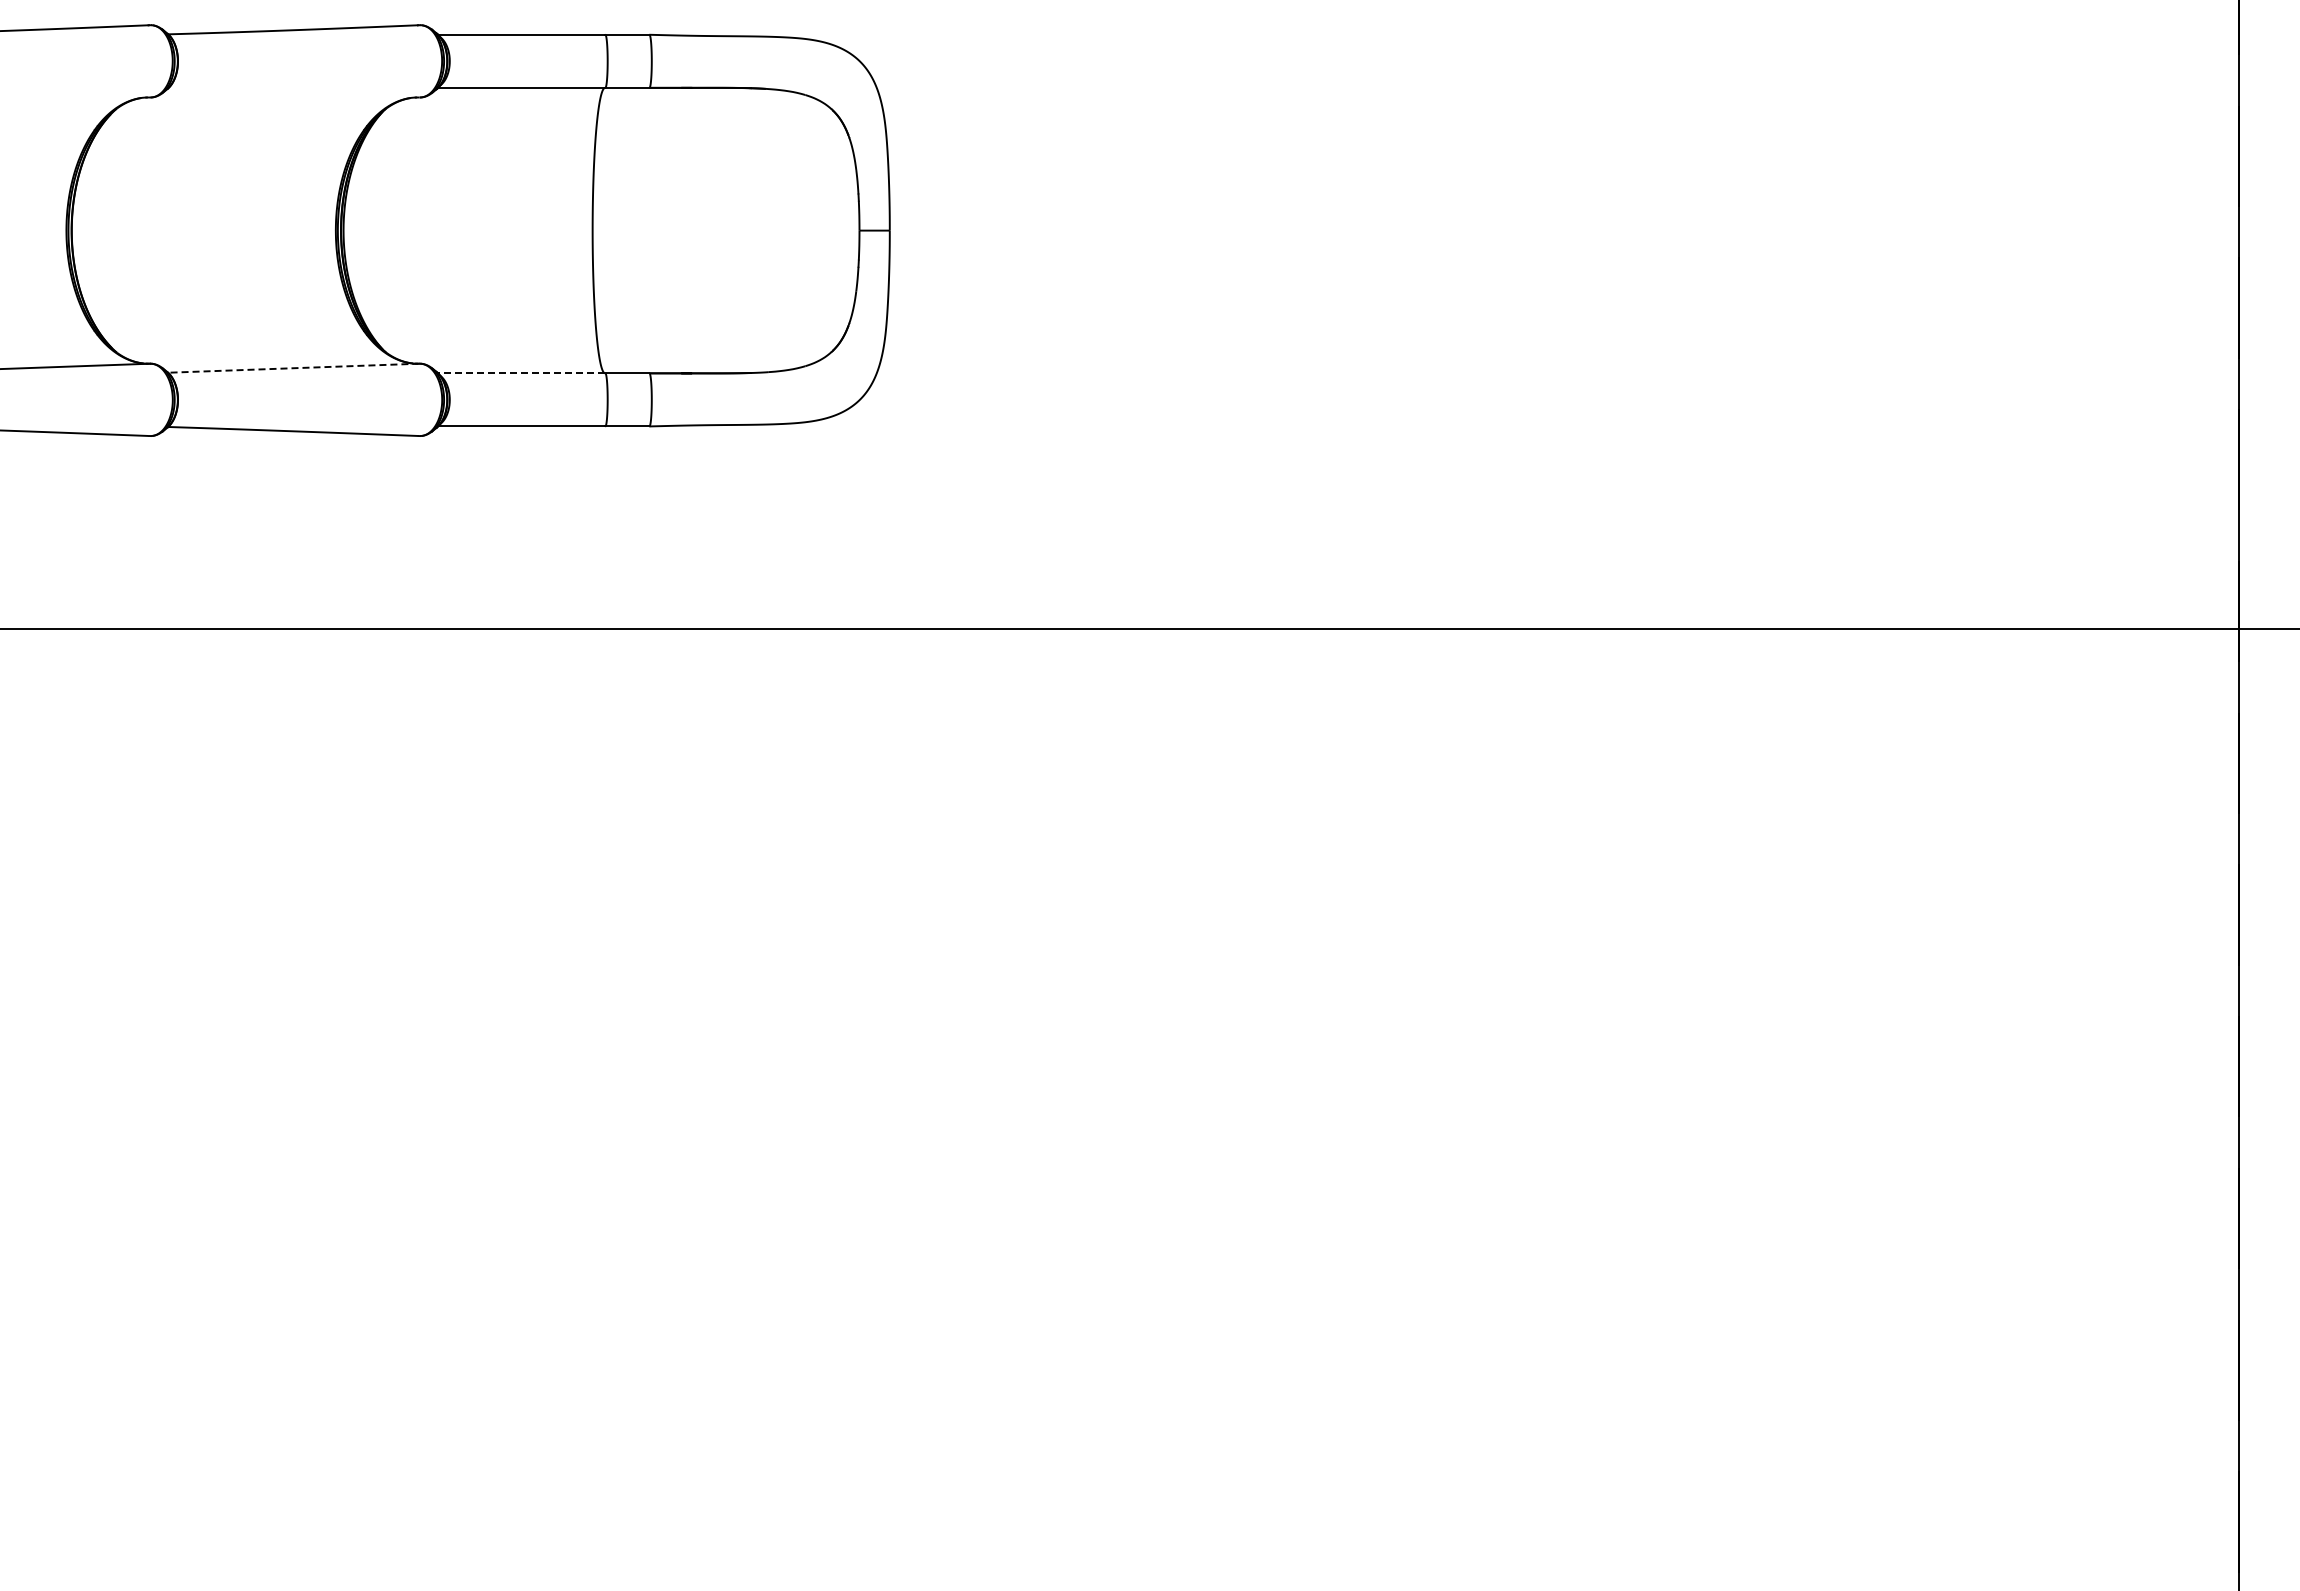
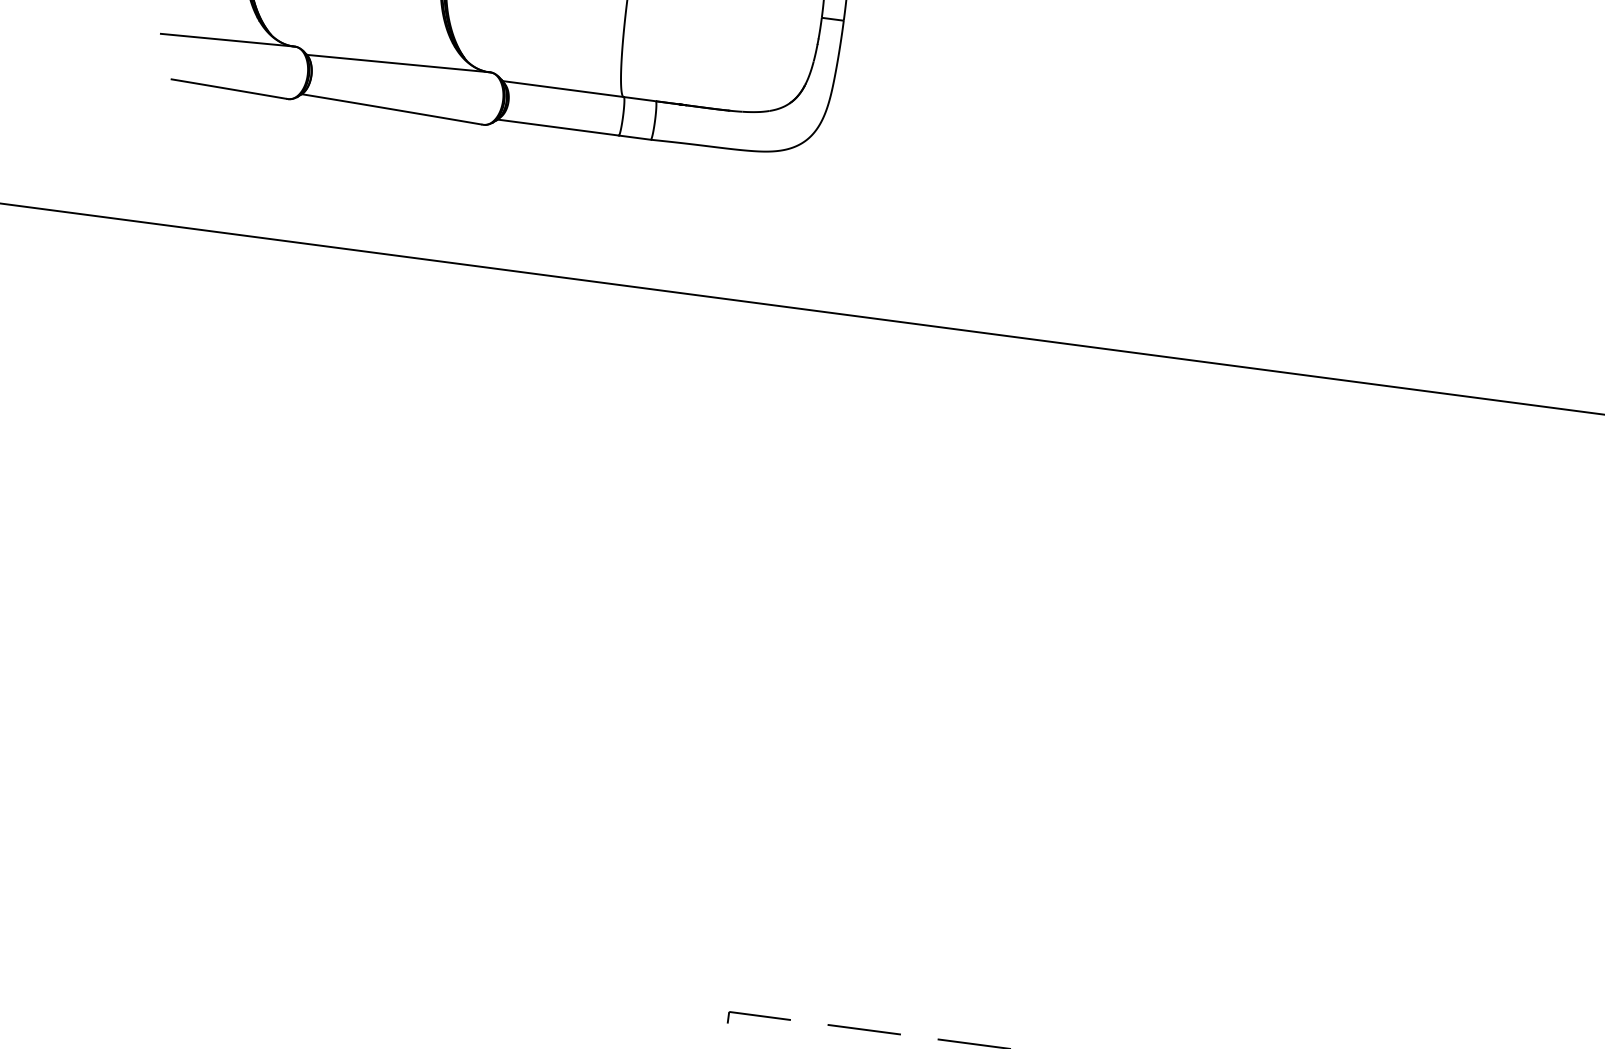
line: (293, 368) -> (398, 63), dashed -> solid
line: (521, 373) -> (563, 89), dashed -> solid

